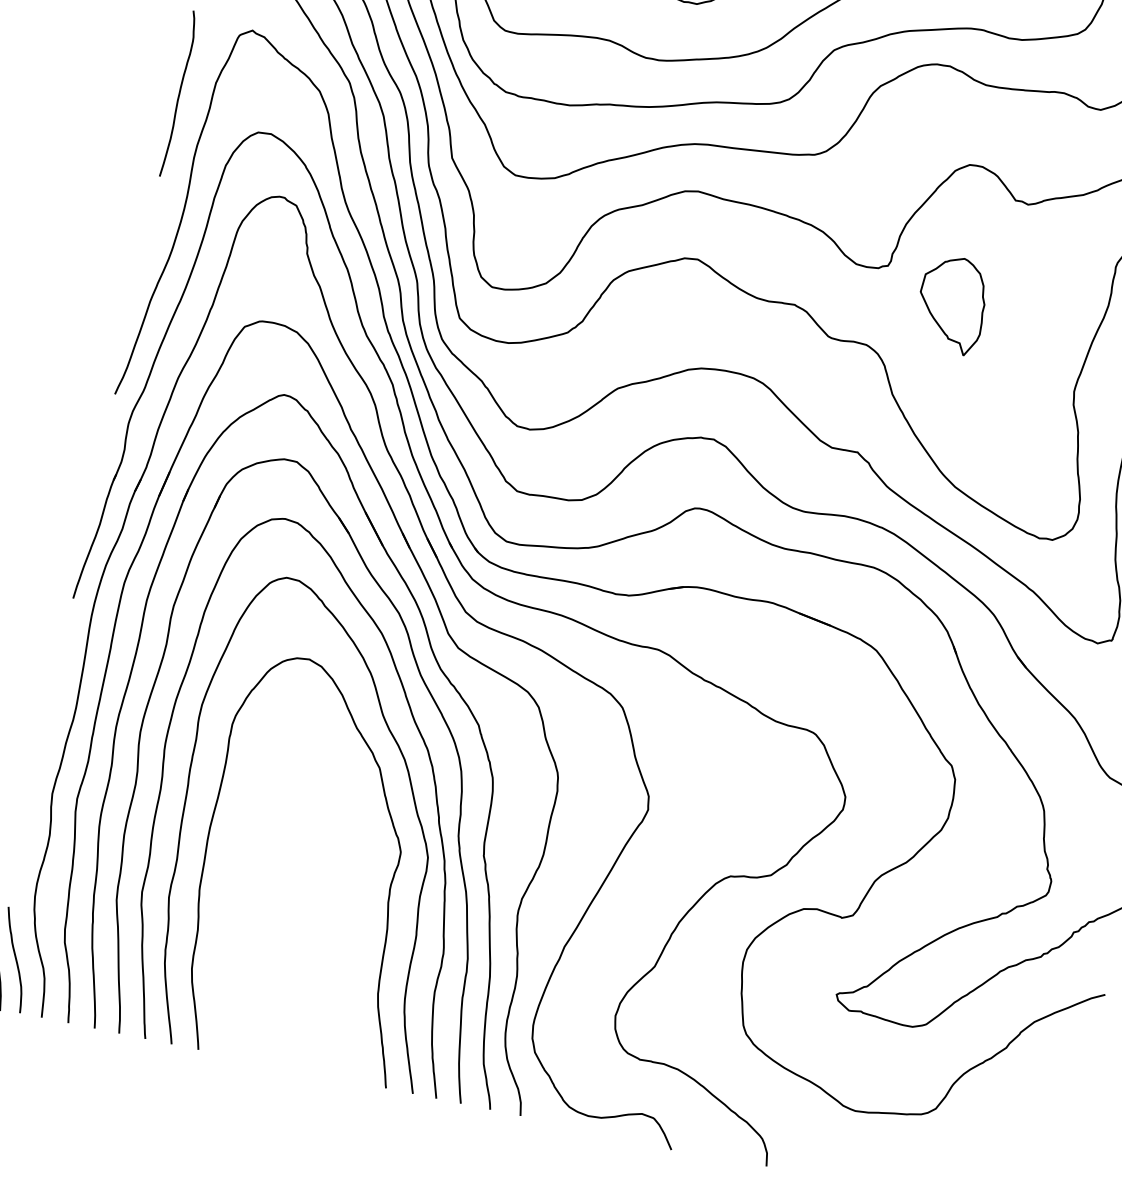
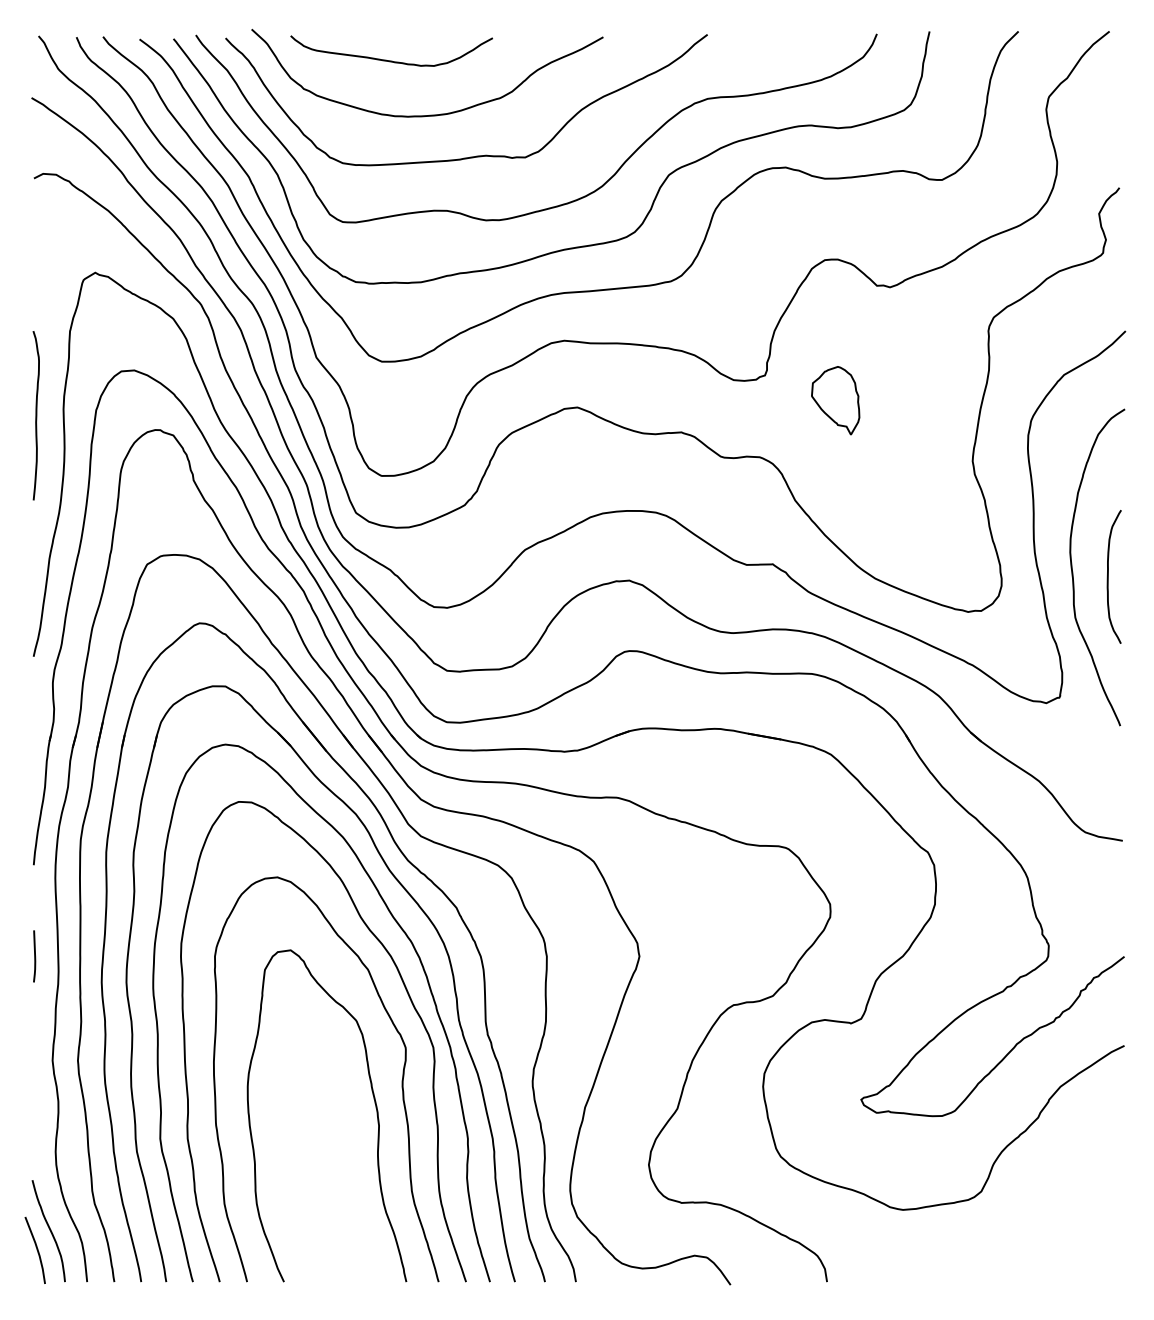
curve: (178, 93) -> (35, 415), moved
part: (951, 304) -> (835, 400), size x0.71
line: (55, 688) -> (34, 956), added
curve: (359, 900) -> (374, 1103), added

